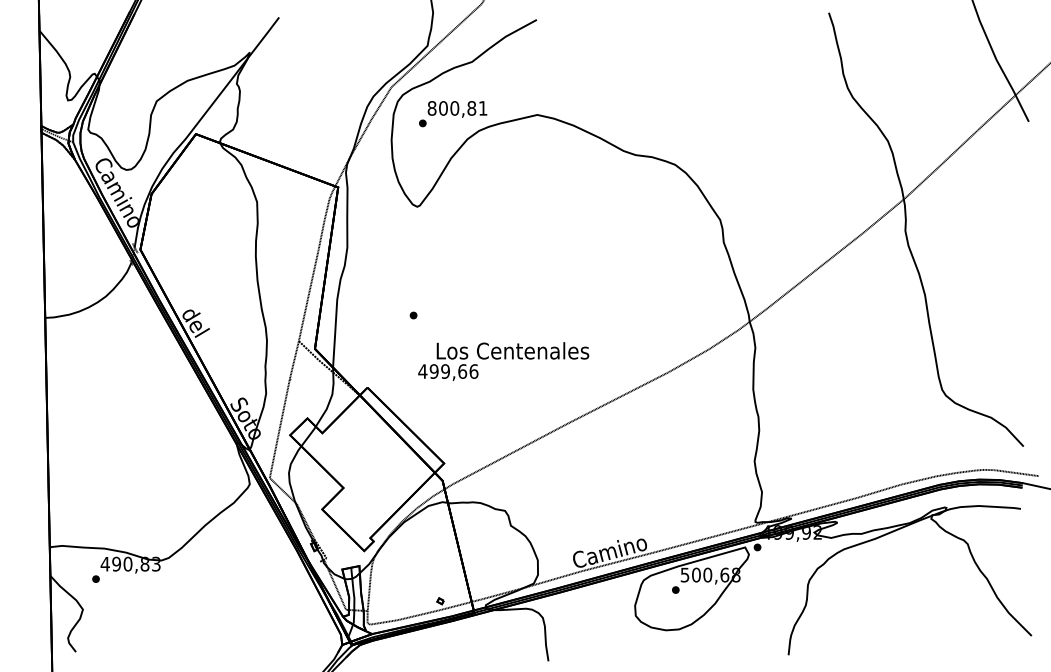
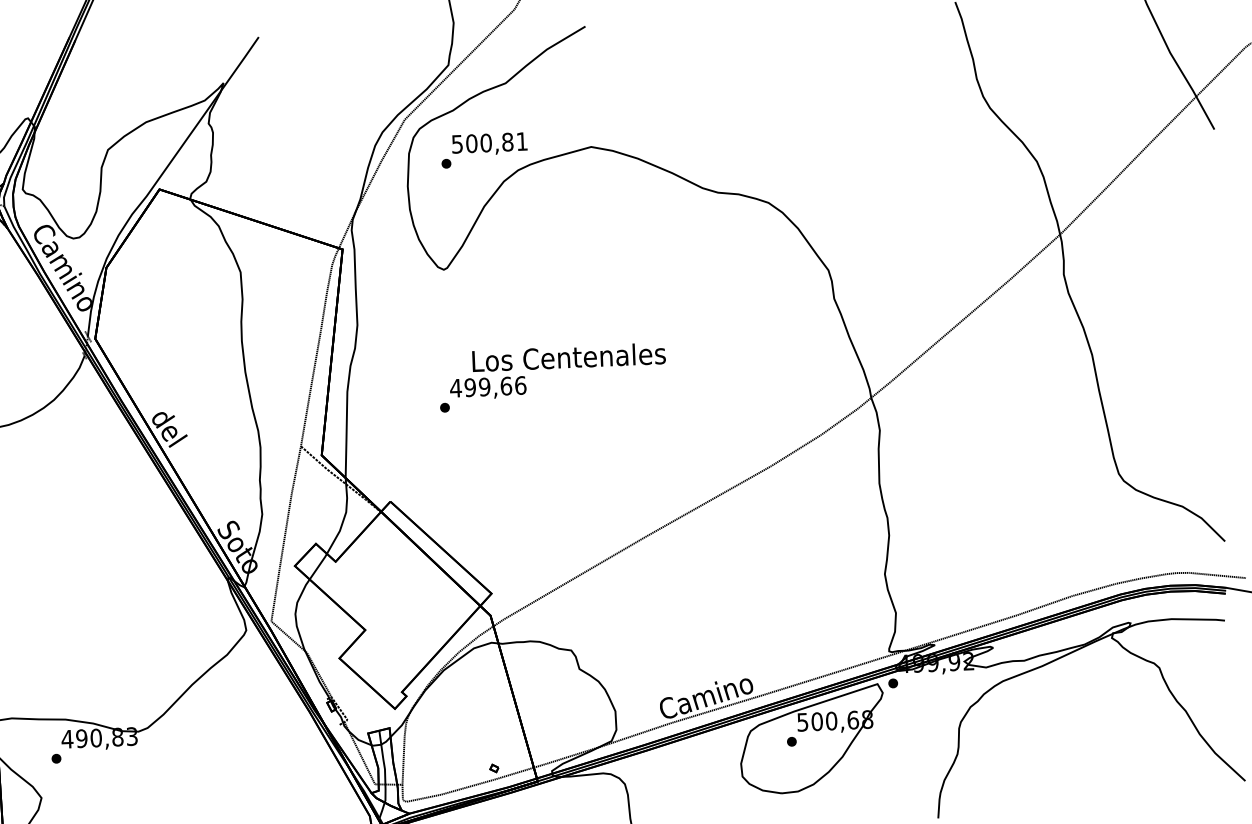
text: (431, 108) -> (456, 144), 800,81 -> 500,81
text: (503, 361) -> (557, 371), moved

